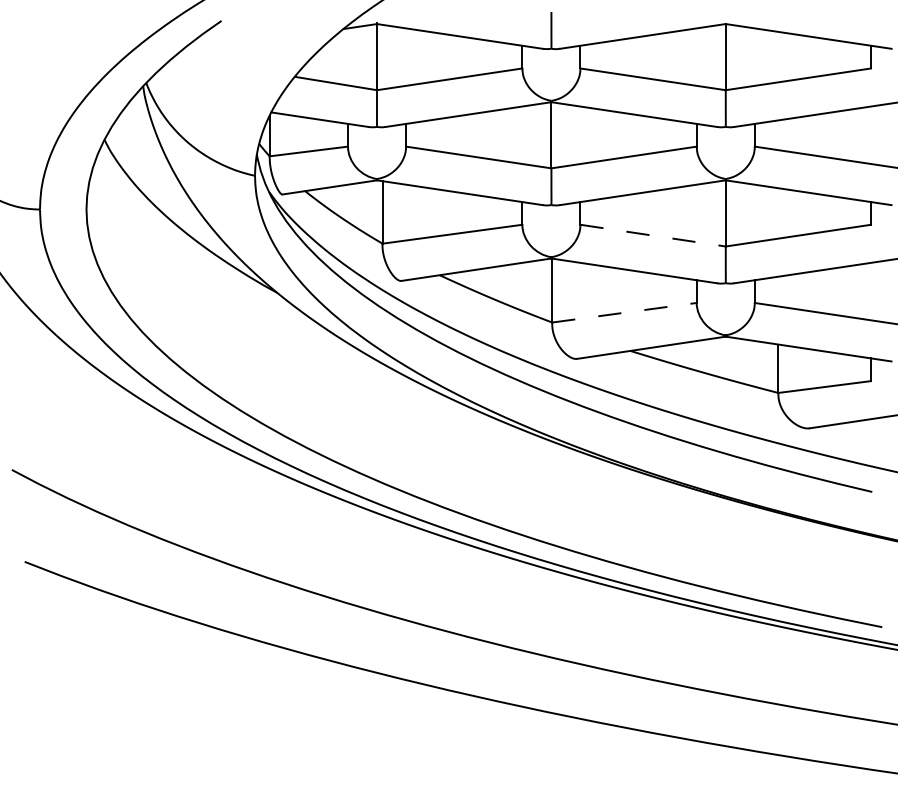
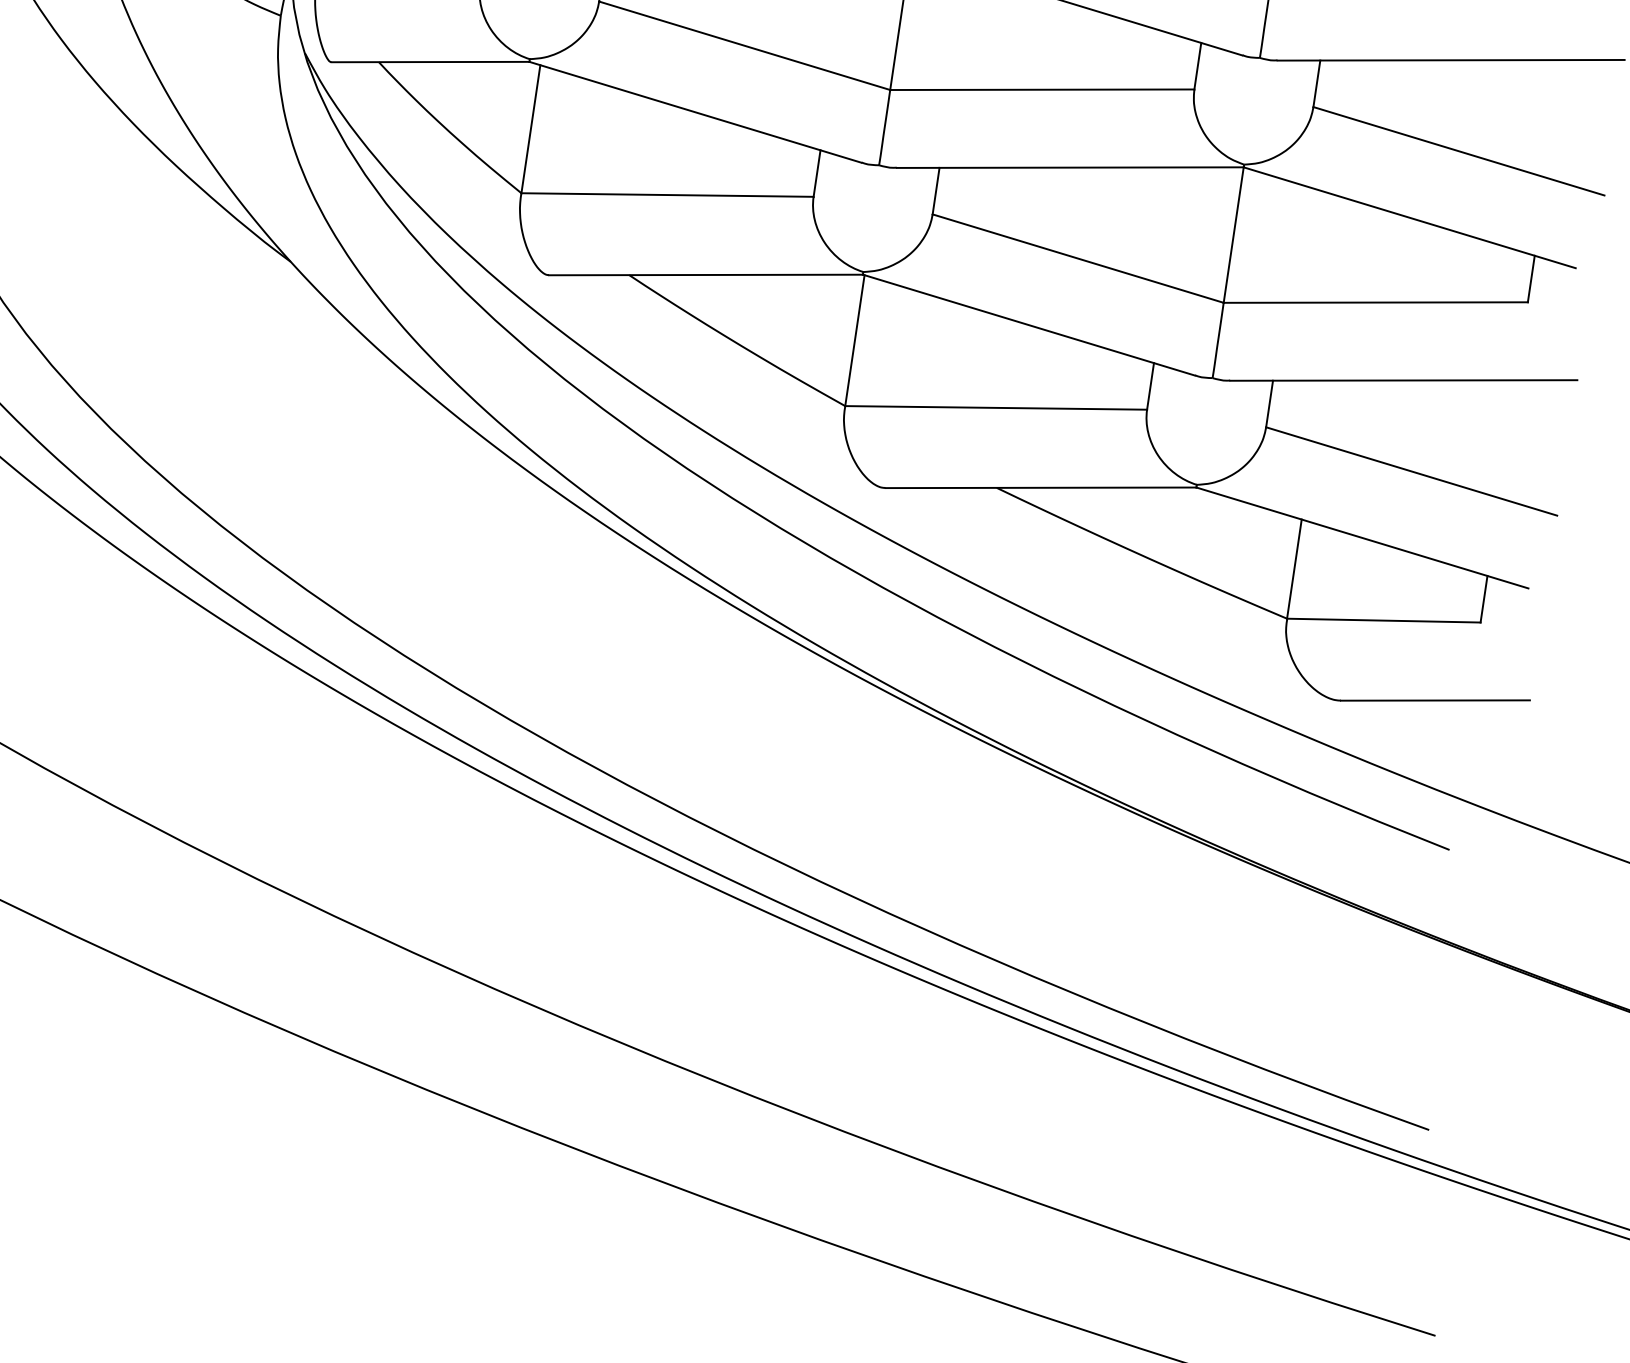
line: (653, 235) -> (1079, 258), dashed -> solid
line: (624, 312) -> (996, 407), dashed -> solid

